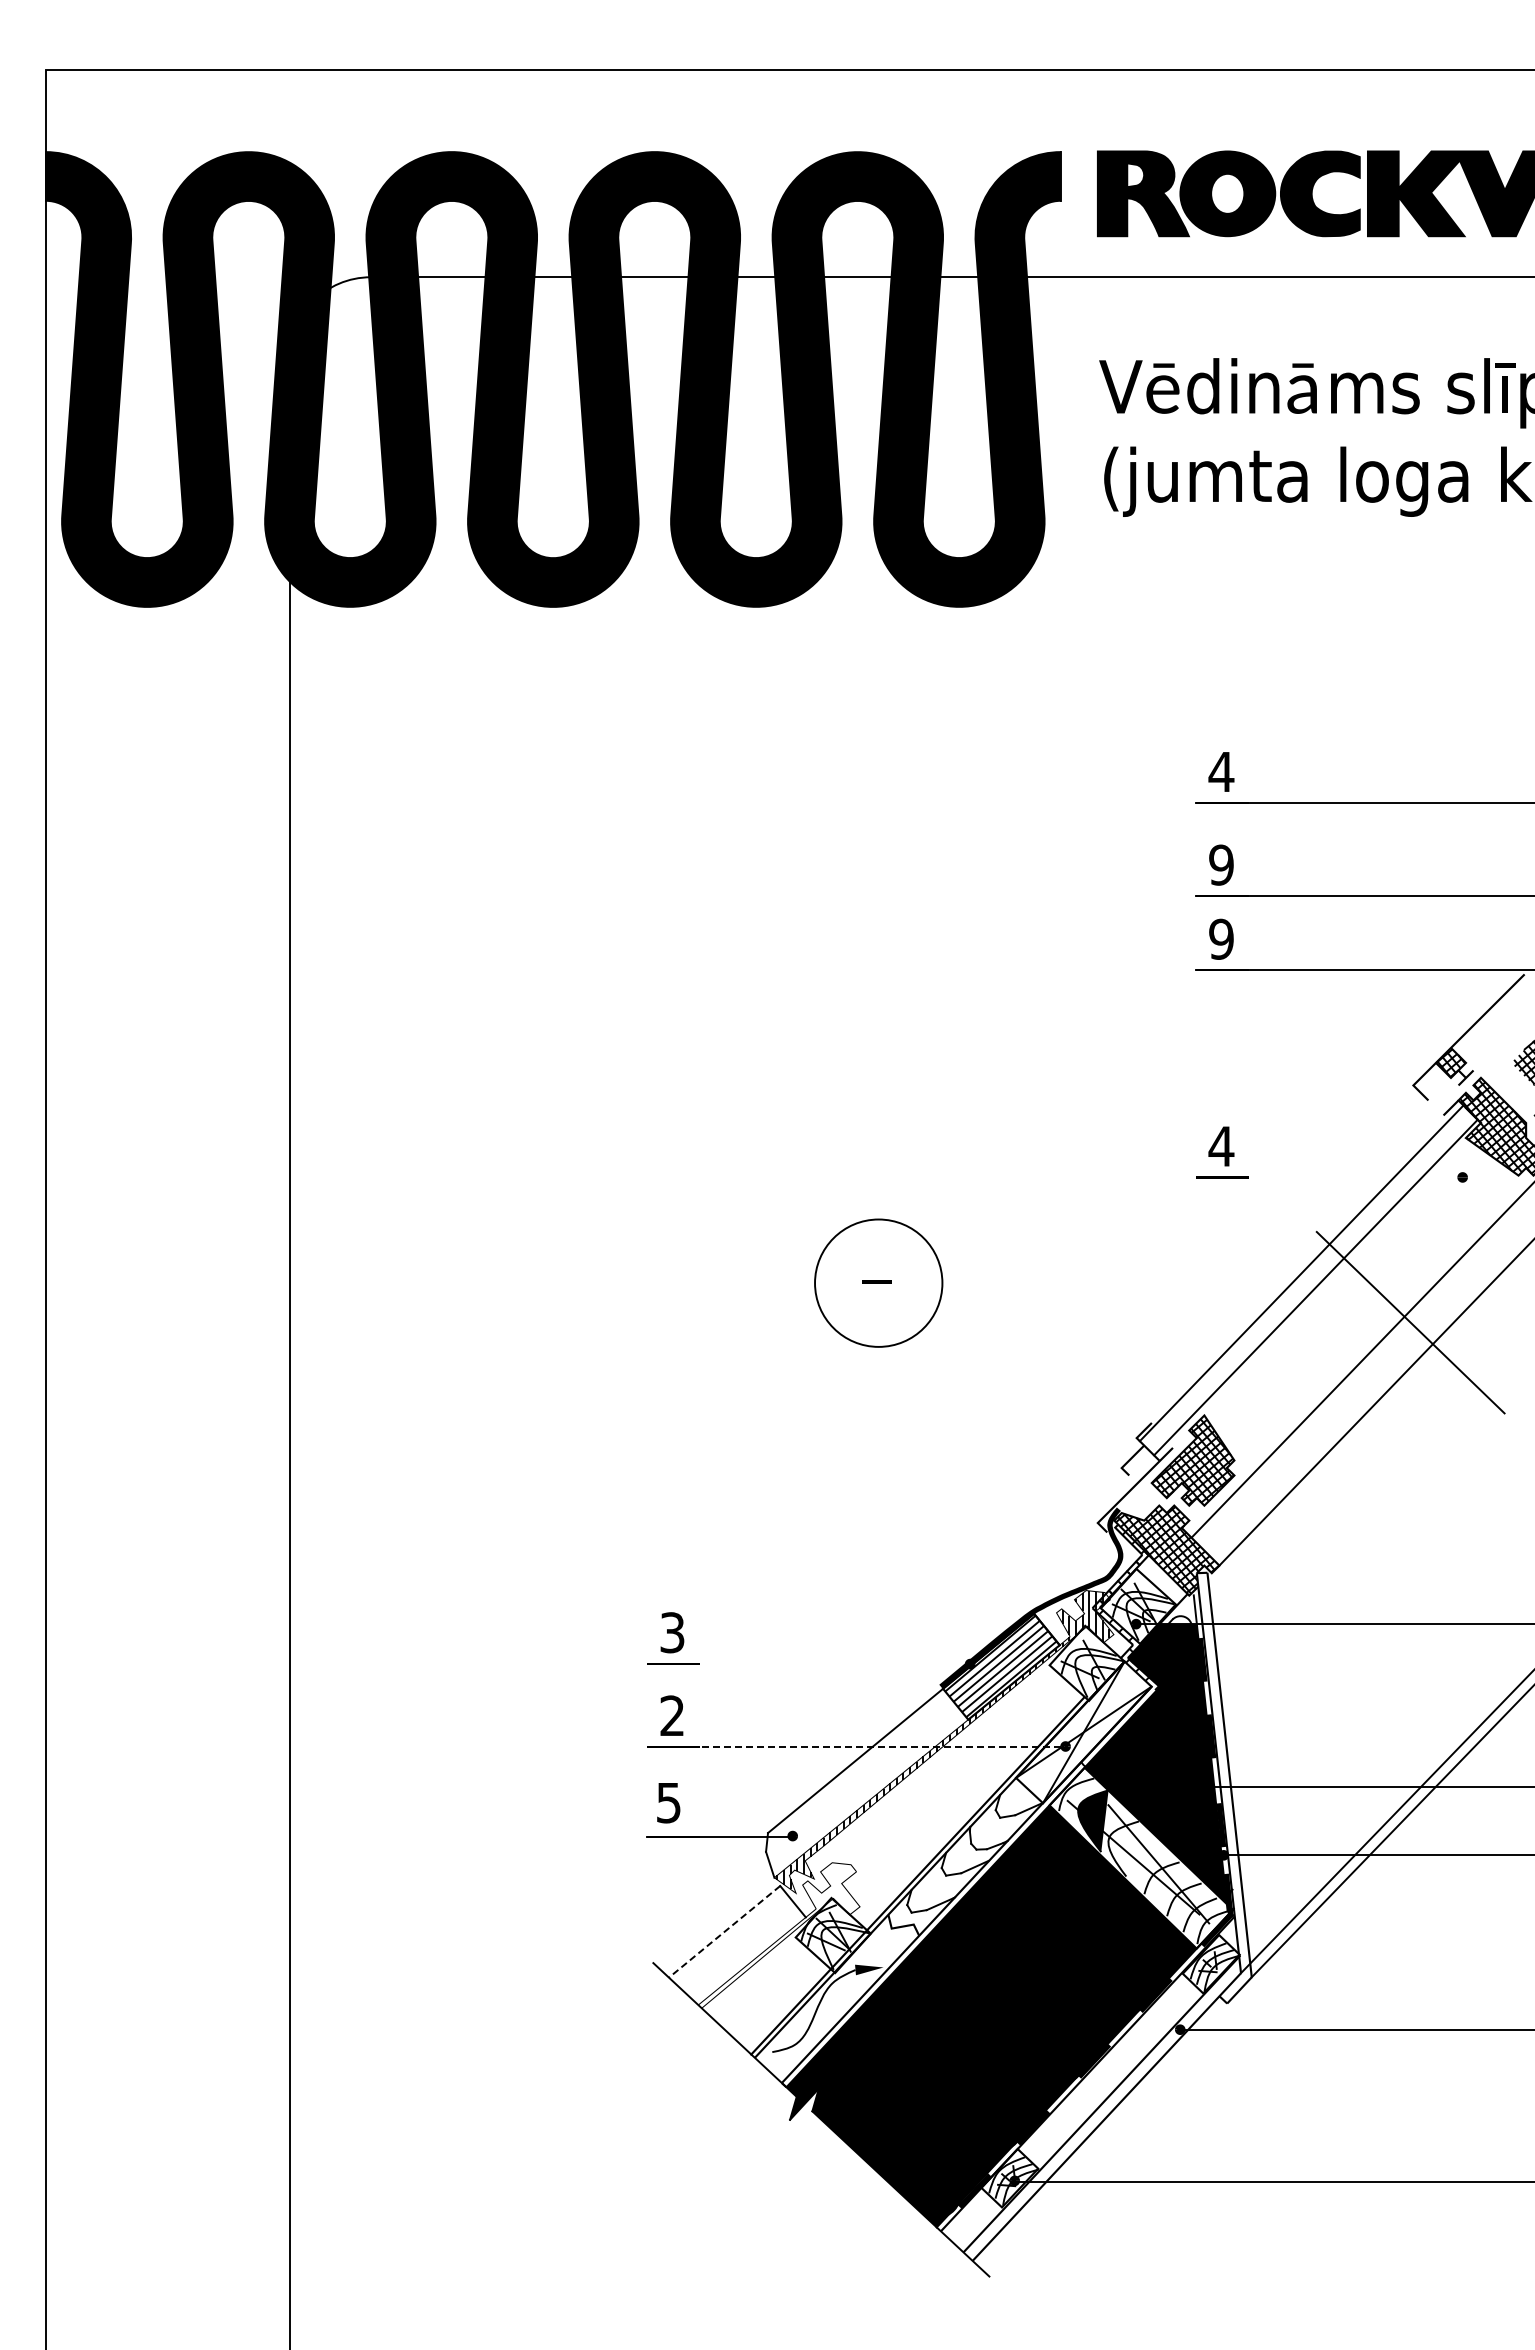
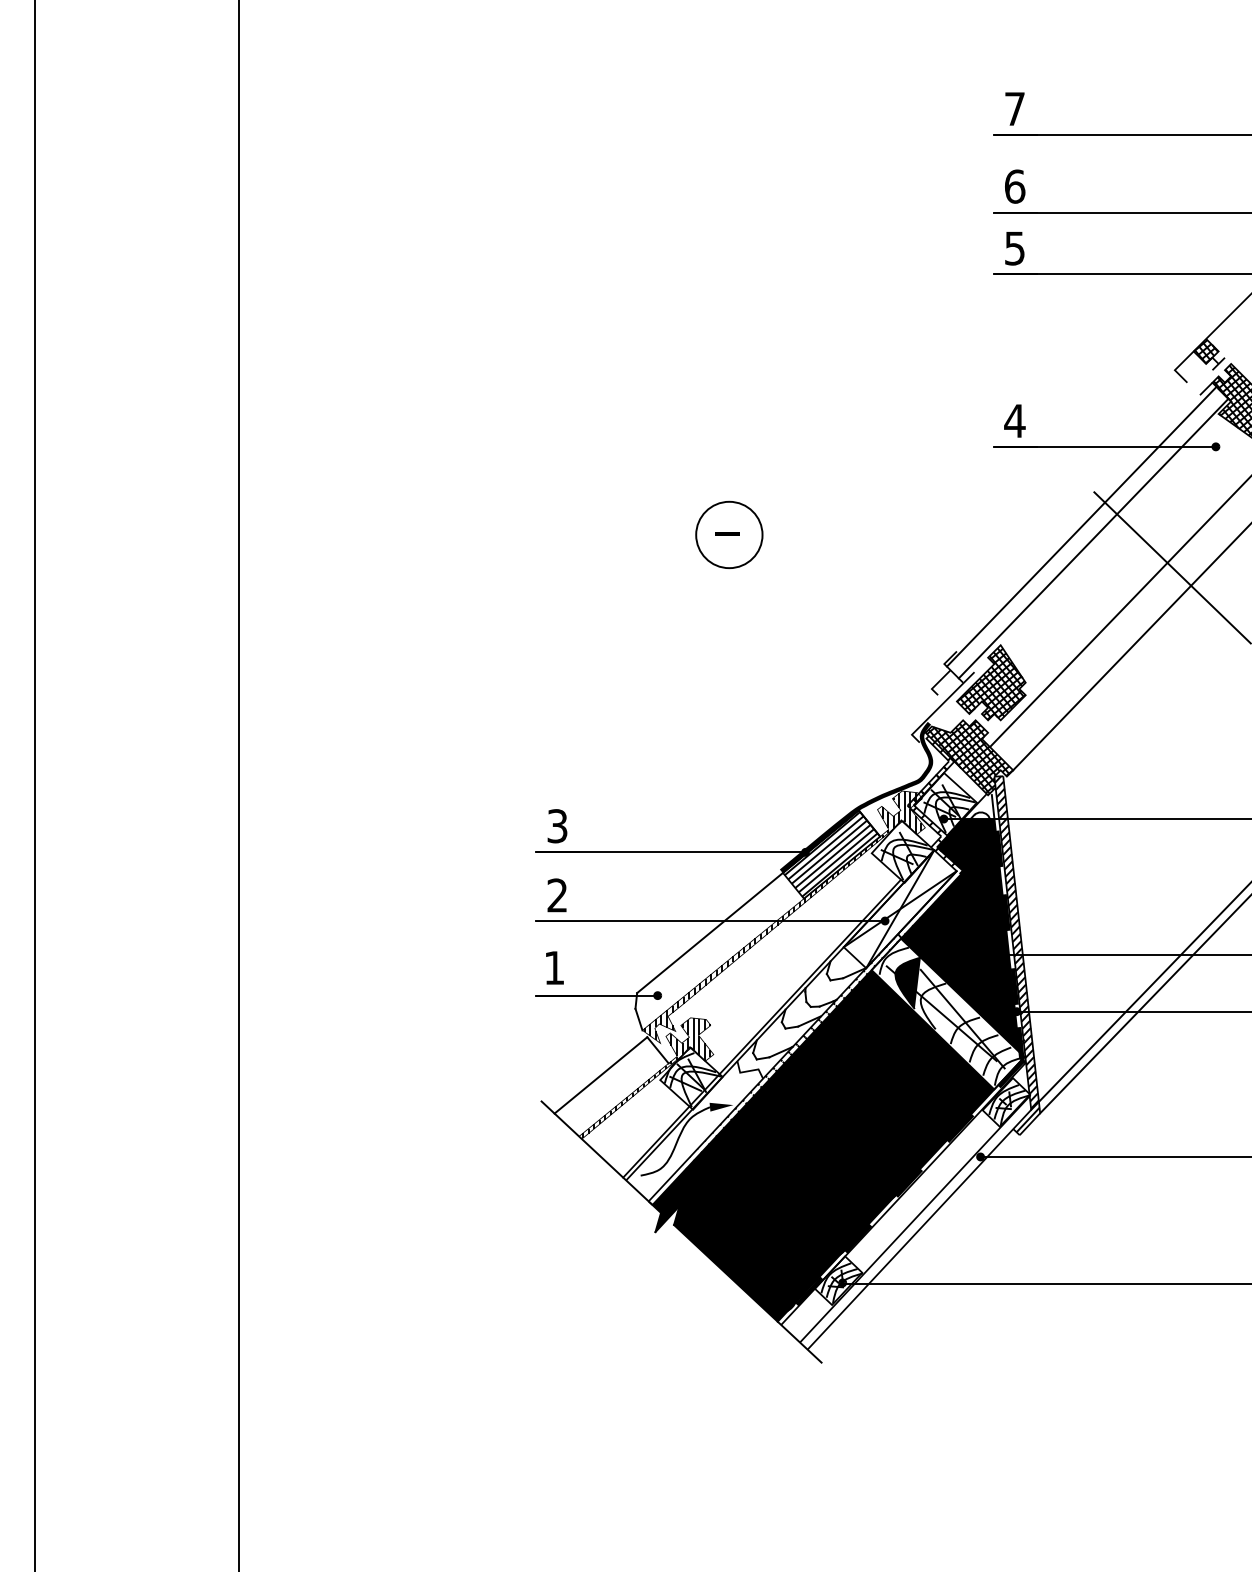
text: (1221, 771) -> (1014, 108), 4 -> 7
text: (1221, 864) -> (1014, 186), 9 -> 6
text: (1221, 938) -> (1014, 247), 9 -> 5
line: (1330, 1177) -> (1105, 446), added
circle: (878, 1283) -> (729, 535), size x0.62
line: (809, 1663) -> (671, 851), added
line: (857, 1747) -> (711, 921), dashed -> solid
hatch: (1224, 1786) -> (1017, 954), added
text: (668, 1803) -> (554, 968), 5 -> 1
hatch: (969, 1885) -> (804, 1036), added
line: (724, 1932) -> (600, 1075), dashed -> solid
hatch: (779, 1935) -> (646, 1078), added

